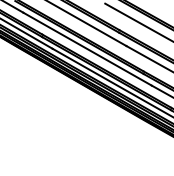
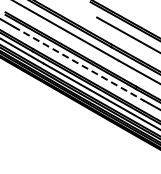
line: (87, 49) -> (79, 64), solid -> dashed

